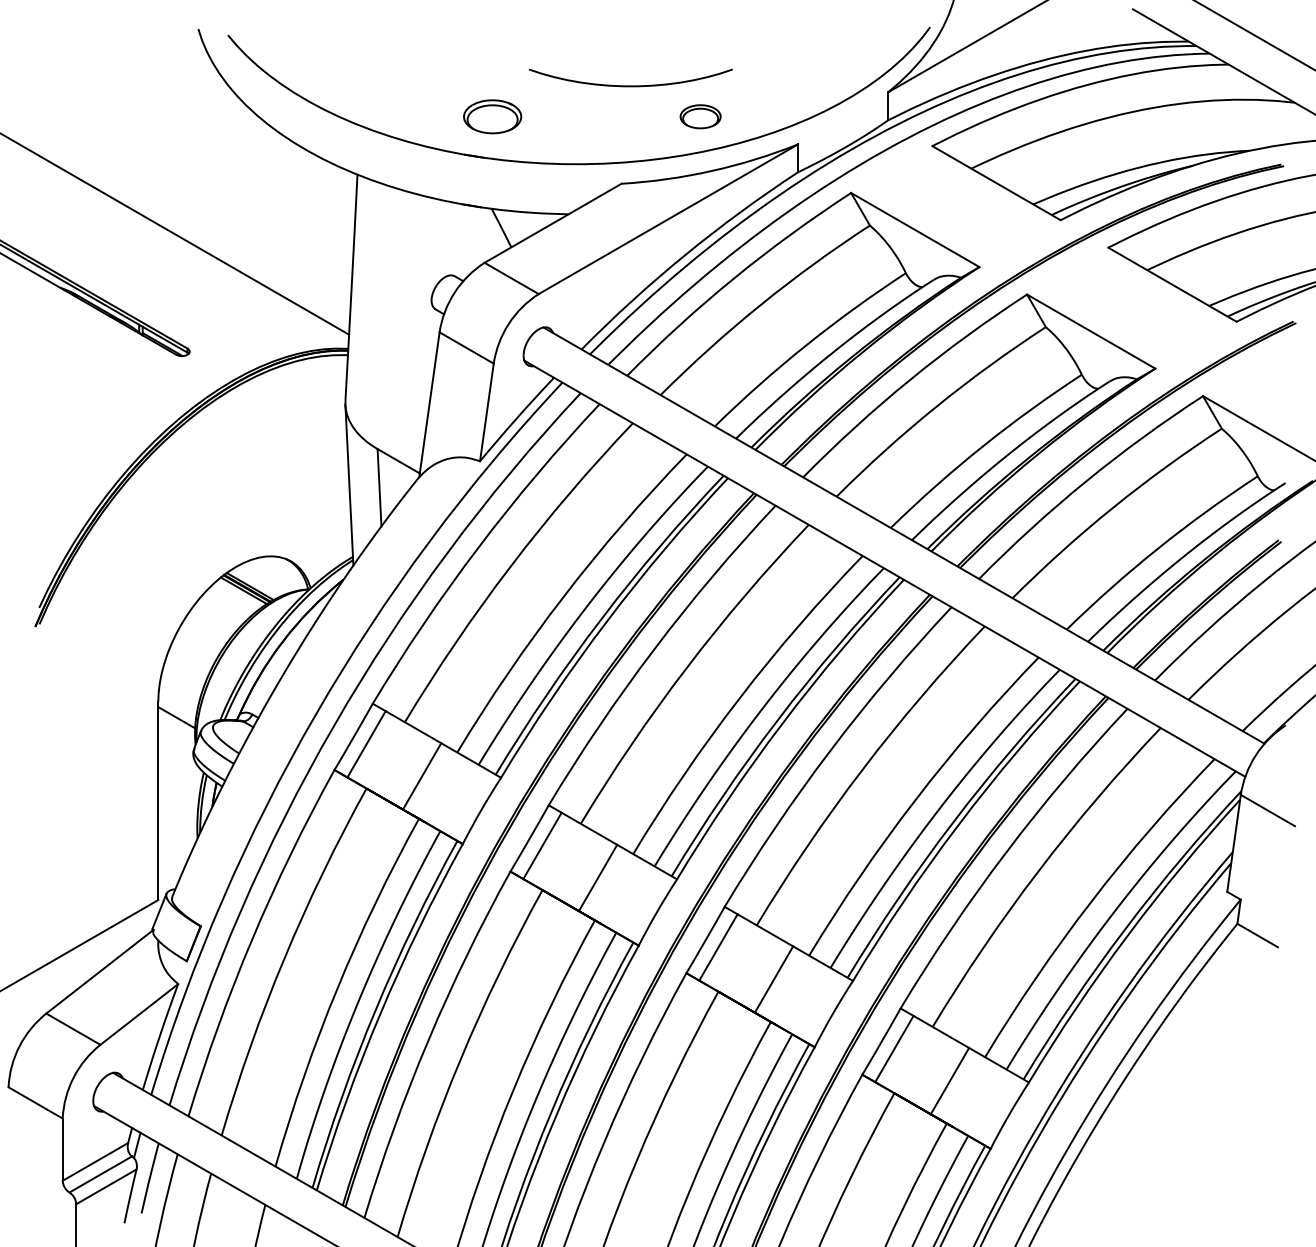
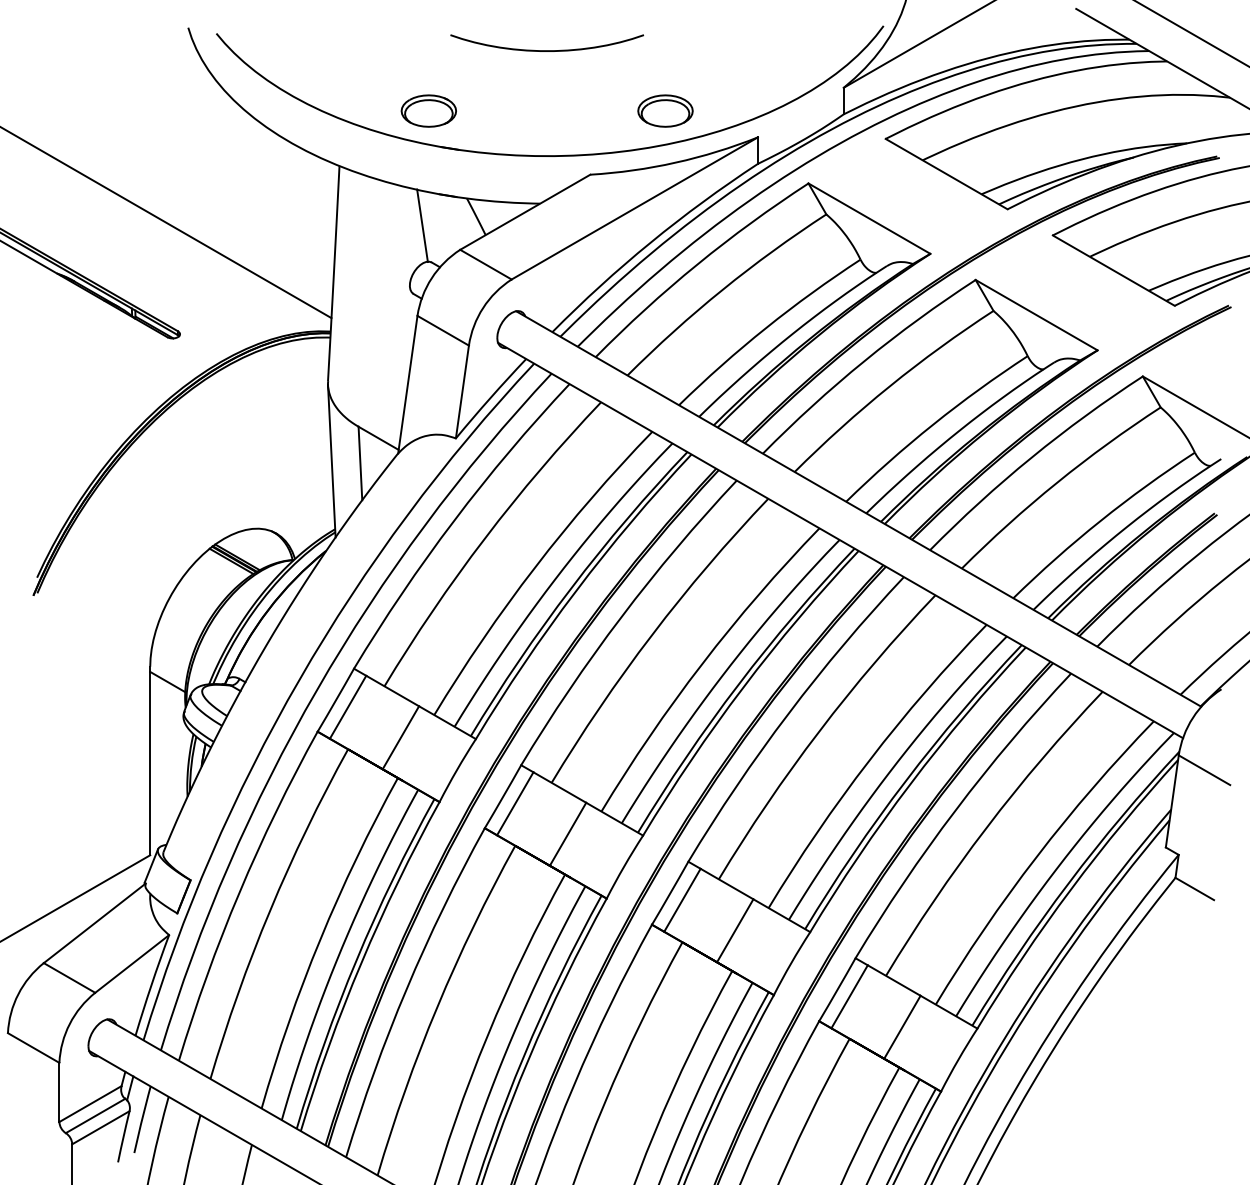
curve: (630, 85) -> (546, 50), moved
part: (492, 116) -> (428, 110), moved
part: (700, 116) -> (665, 110), size x1.43
line: (444, 237) -> (422, 225), added

